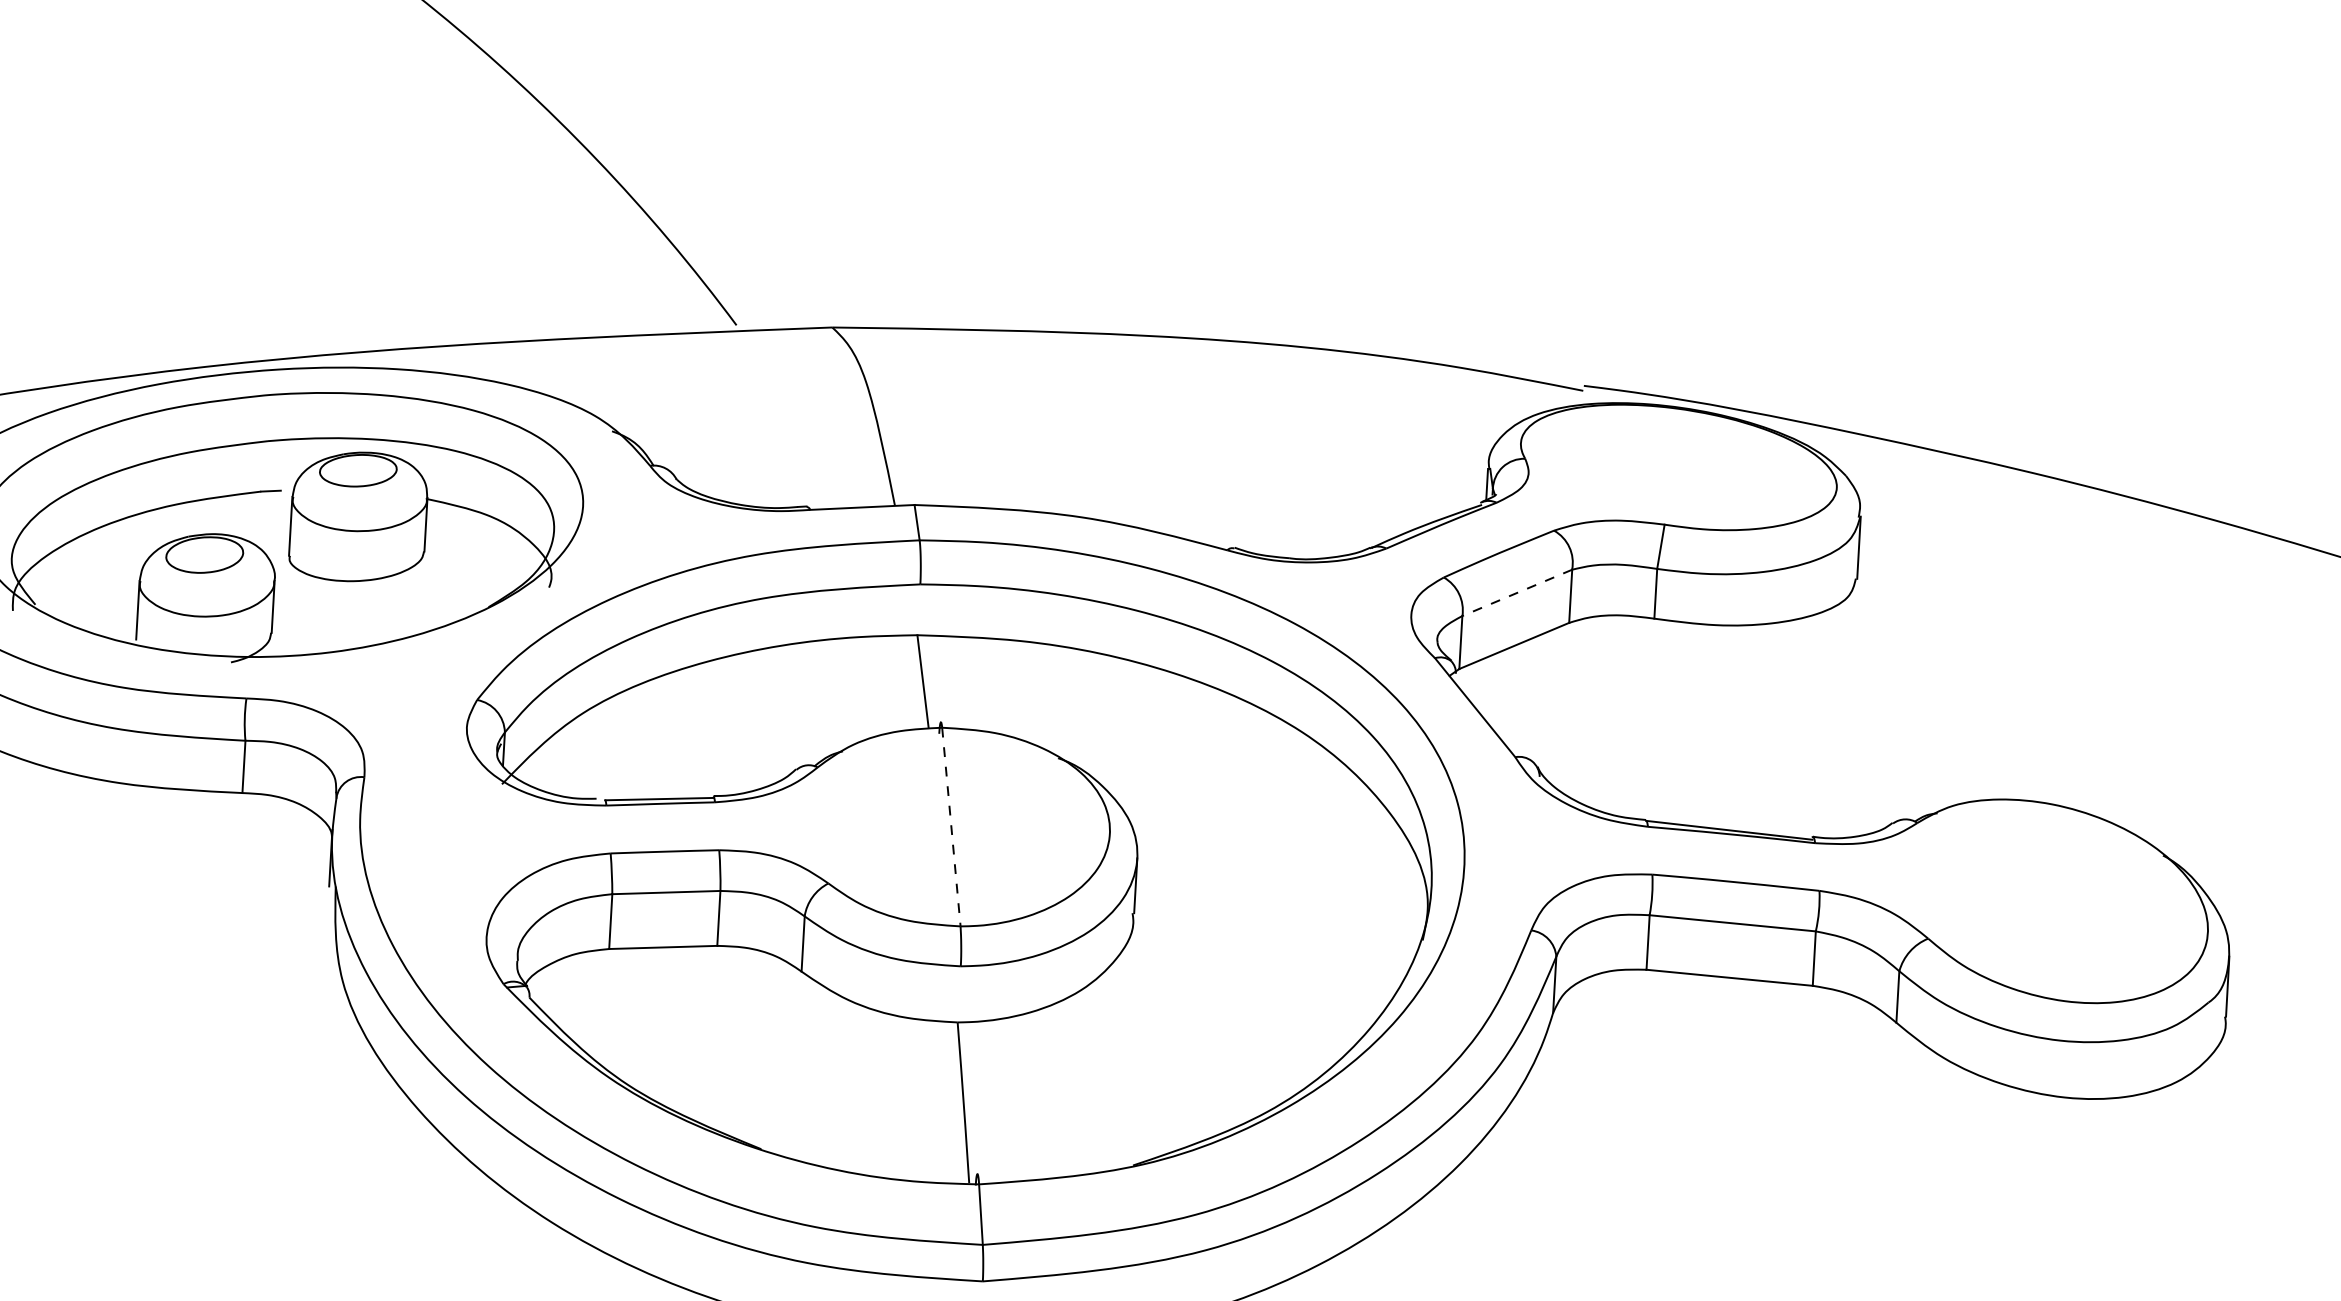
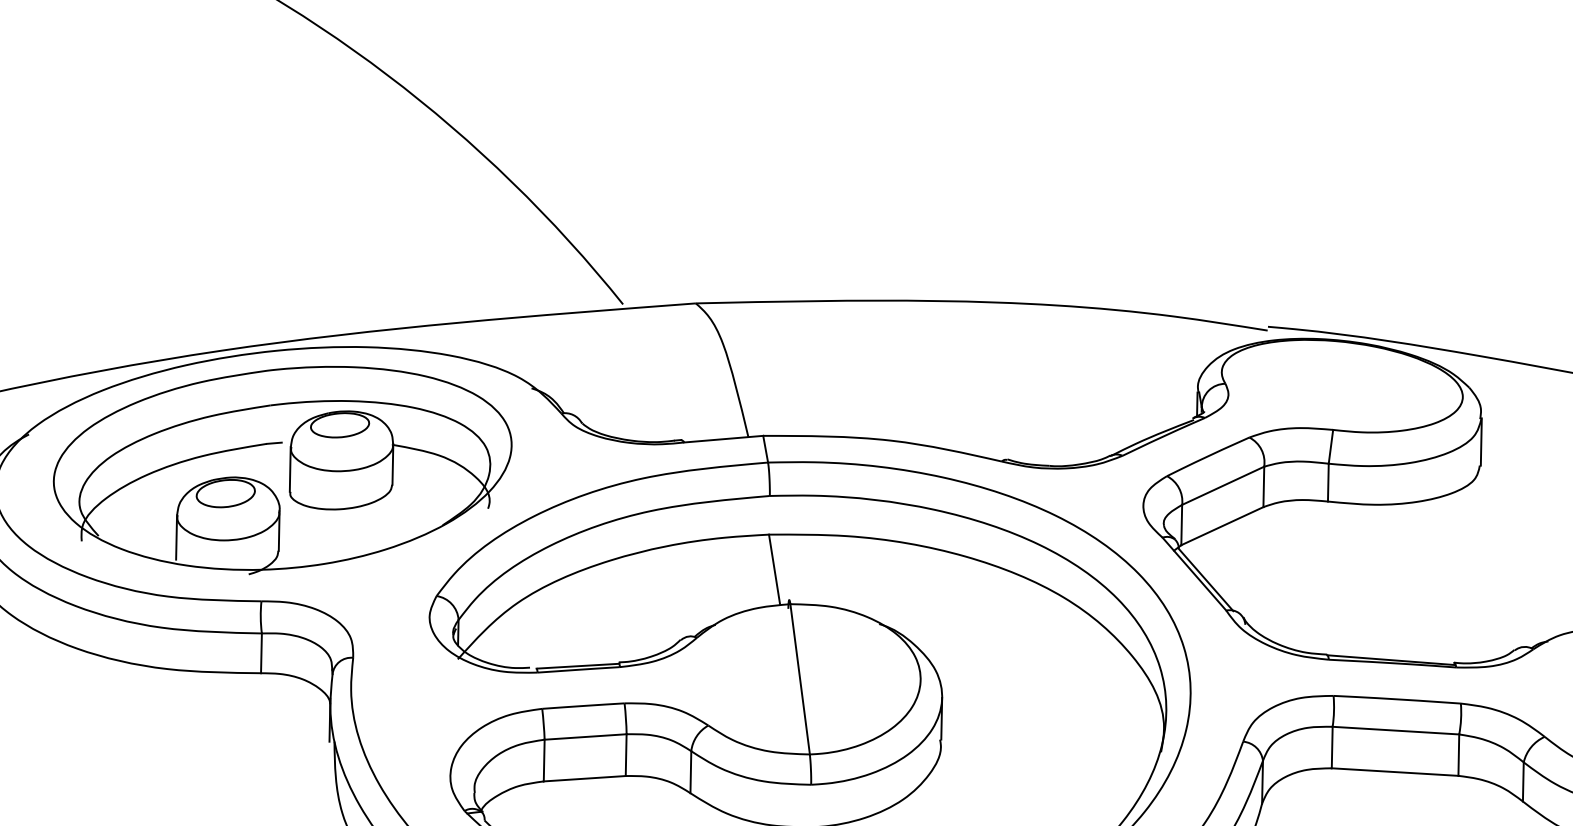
line: (1517, 592) -> (1223, 485), dashed -> solid
line: (1489, 715) -> (1205, 579), added
line: (951, 827) -> (800, 679), dashed -> solid

